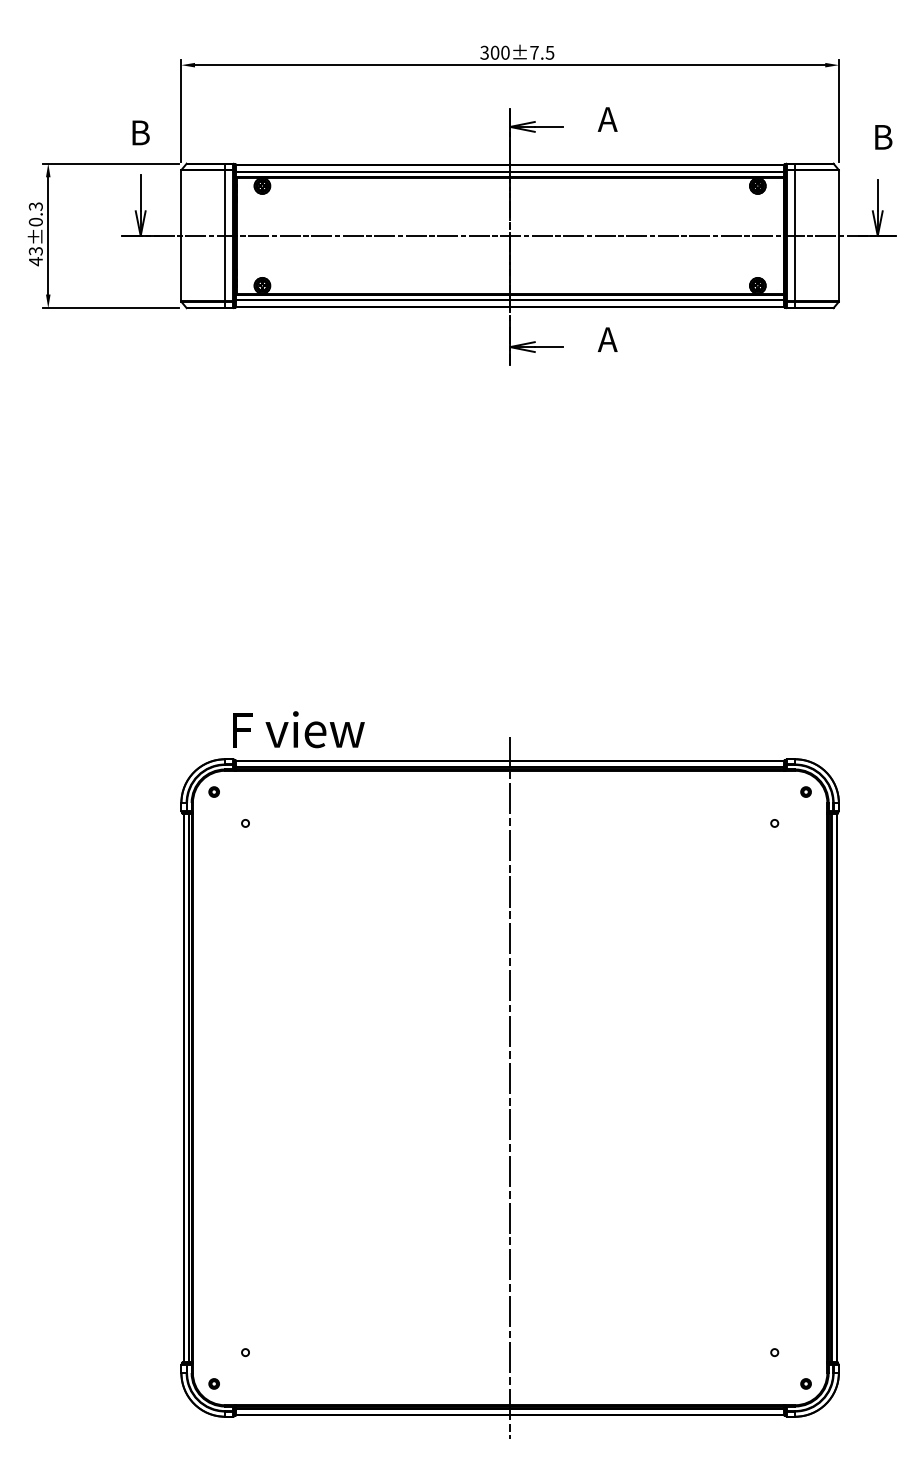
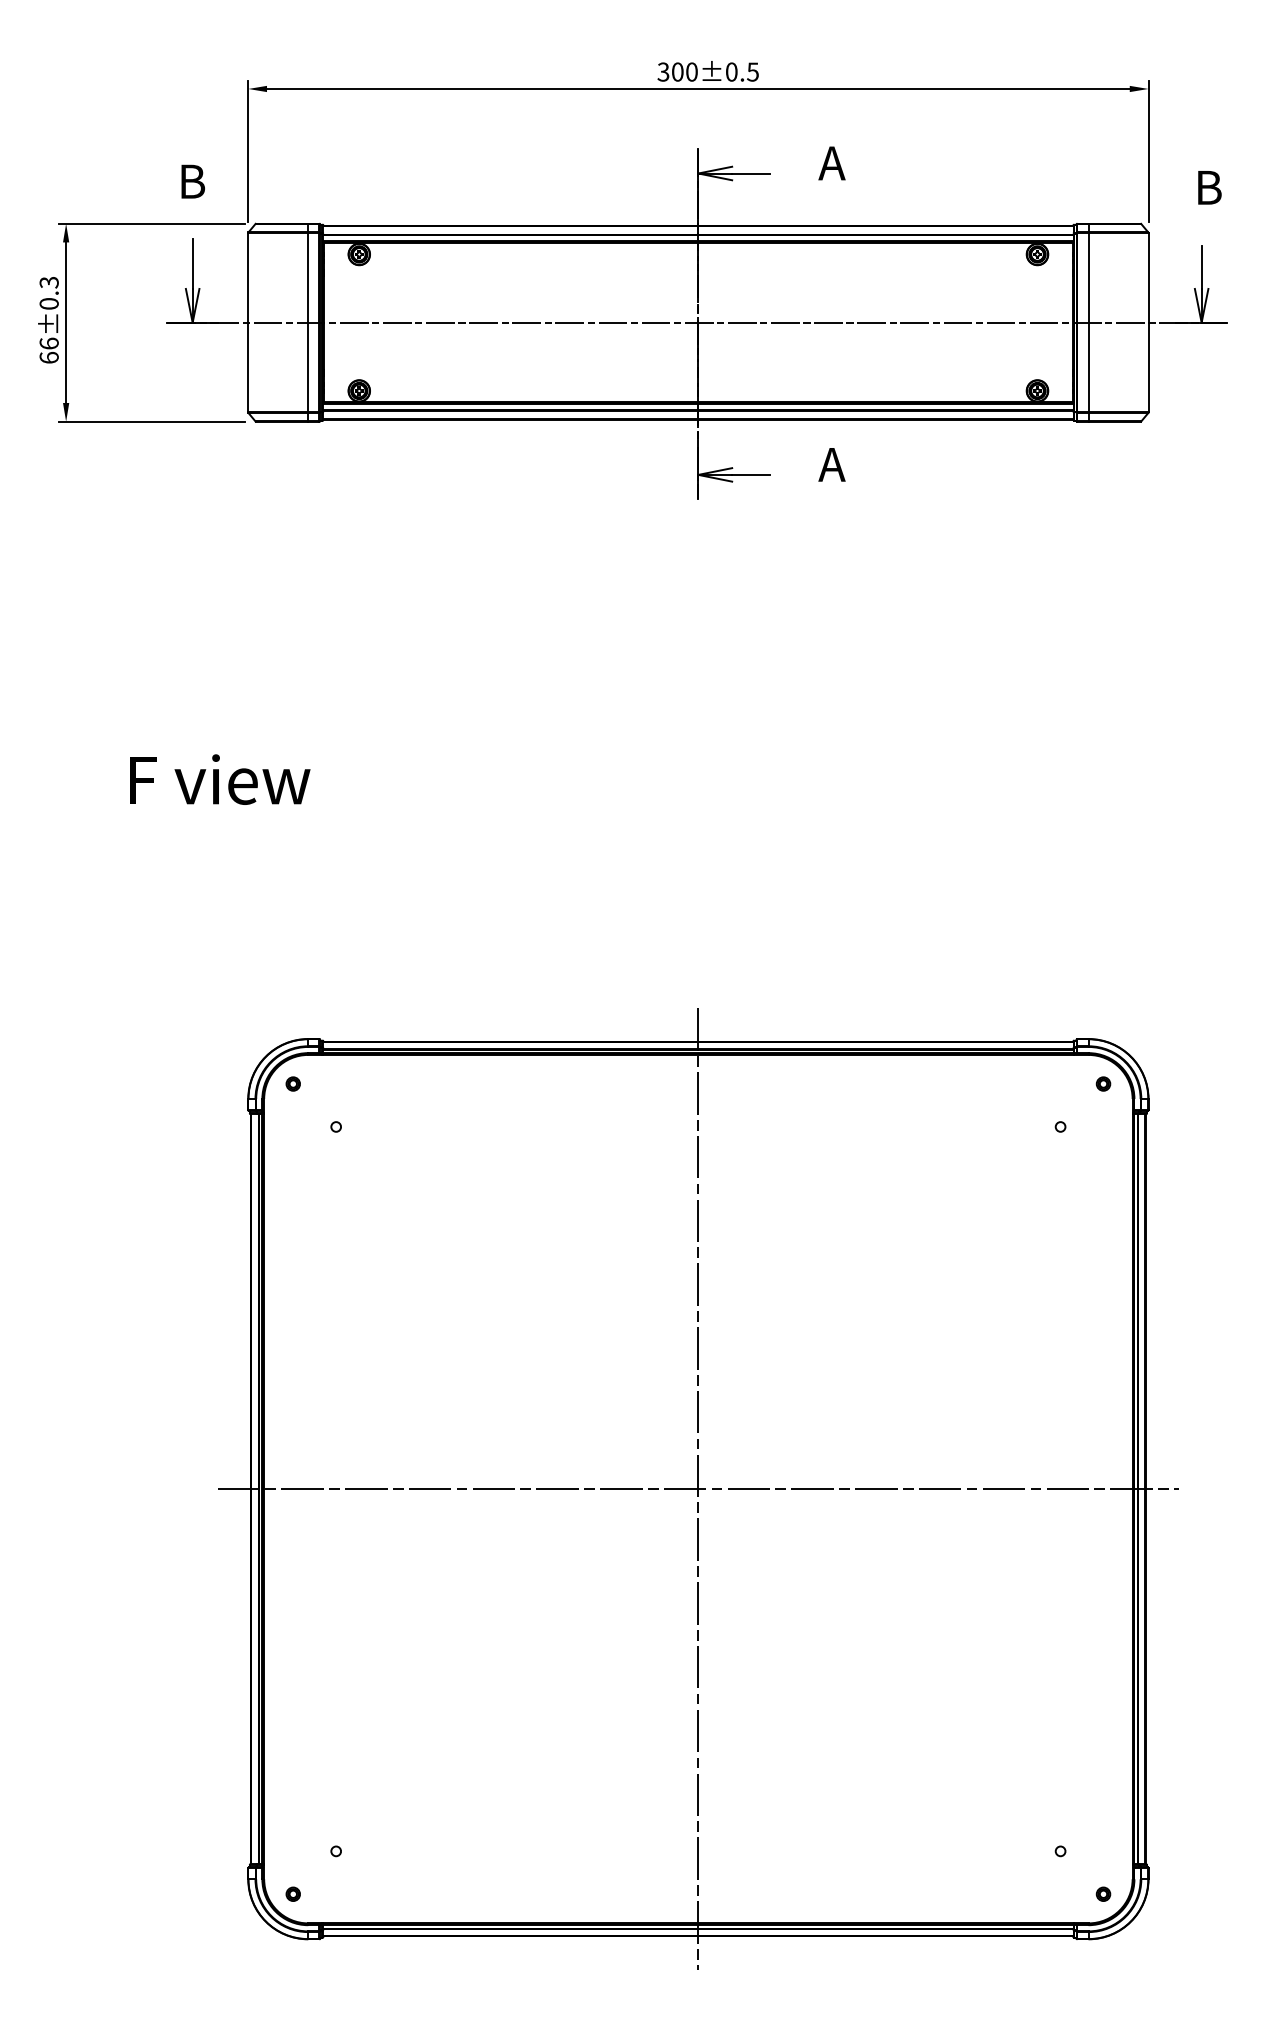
text: (534, 52) -> (731, 71), 300±7.5 -> 300±0.5
text: (35, 256) -> (48, 350), 43±0.3 -> 66±0.3
text: (299, 729) -> (220, 779), moved
line: (510, 1088) -> (698, 1489), added

